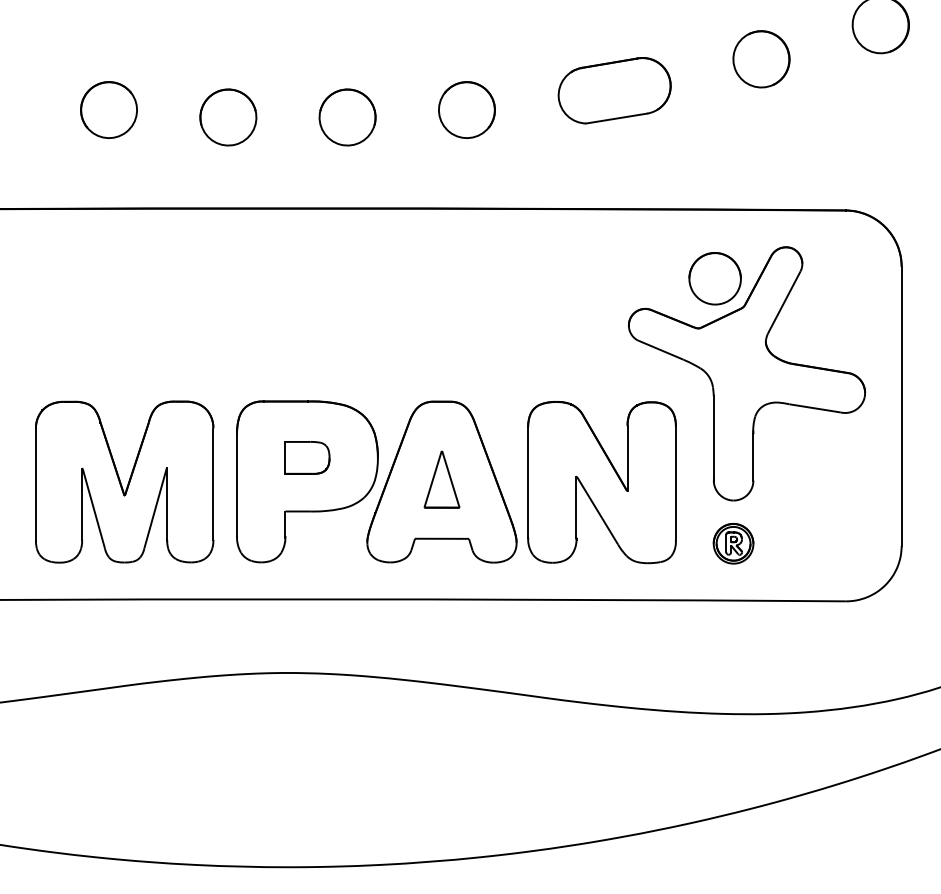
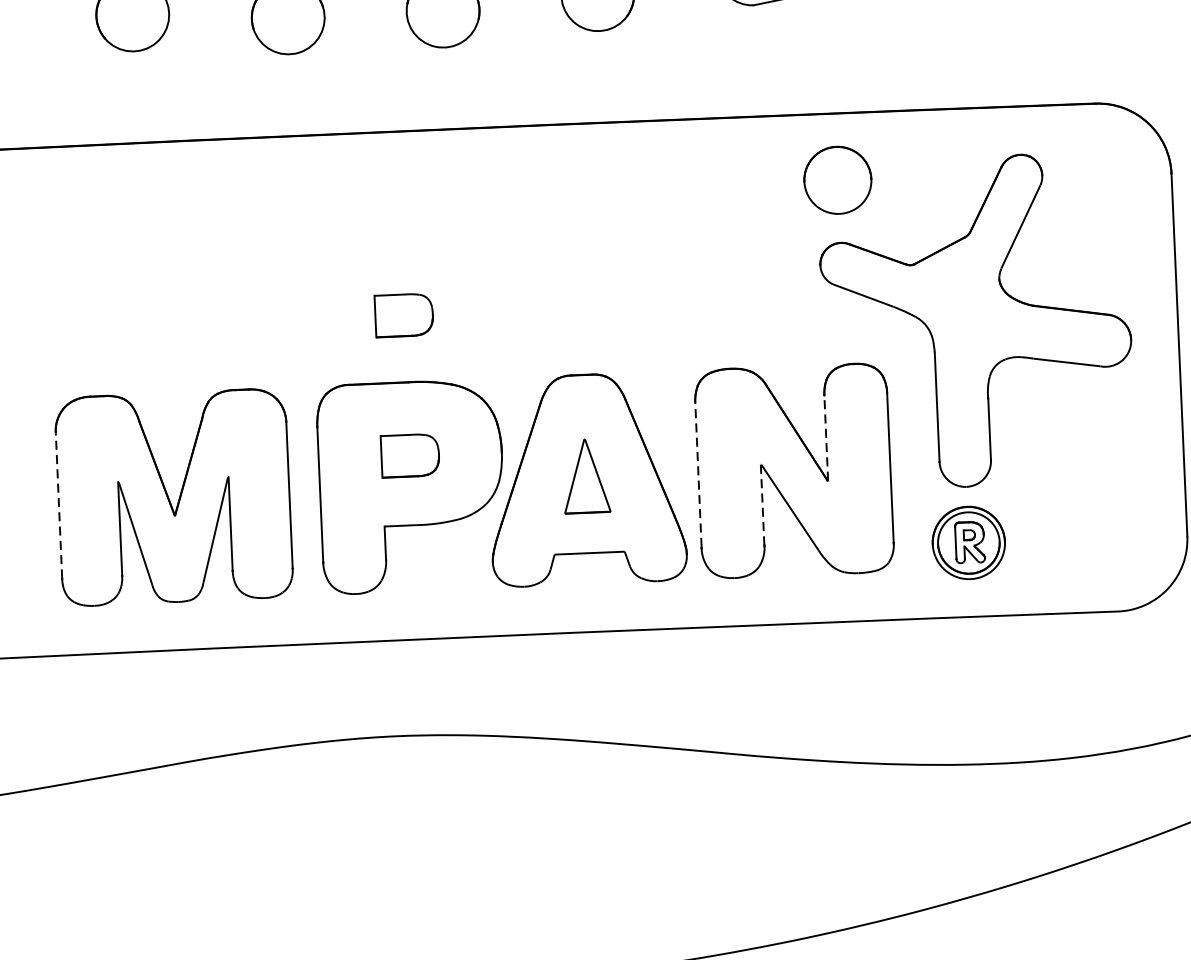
part: (714, 278) -> (837, 180), moved
part: (307, 349) -> (404, 314), added
line: (627, 458) -> (826, 438), solid -> dashed
line: (528, 482) -> (698, 475), solid -> dashed
line: (35, 484) -> (58, 505), solid -> dashed
line: (576, 507) -> (762, 504), solid -> dashed
part: (733, 543) -> (968, 542), size x1.4

